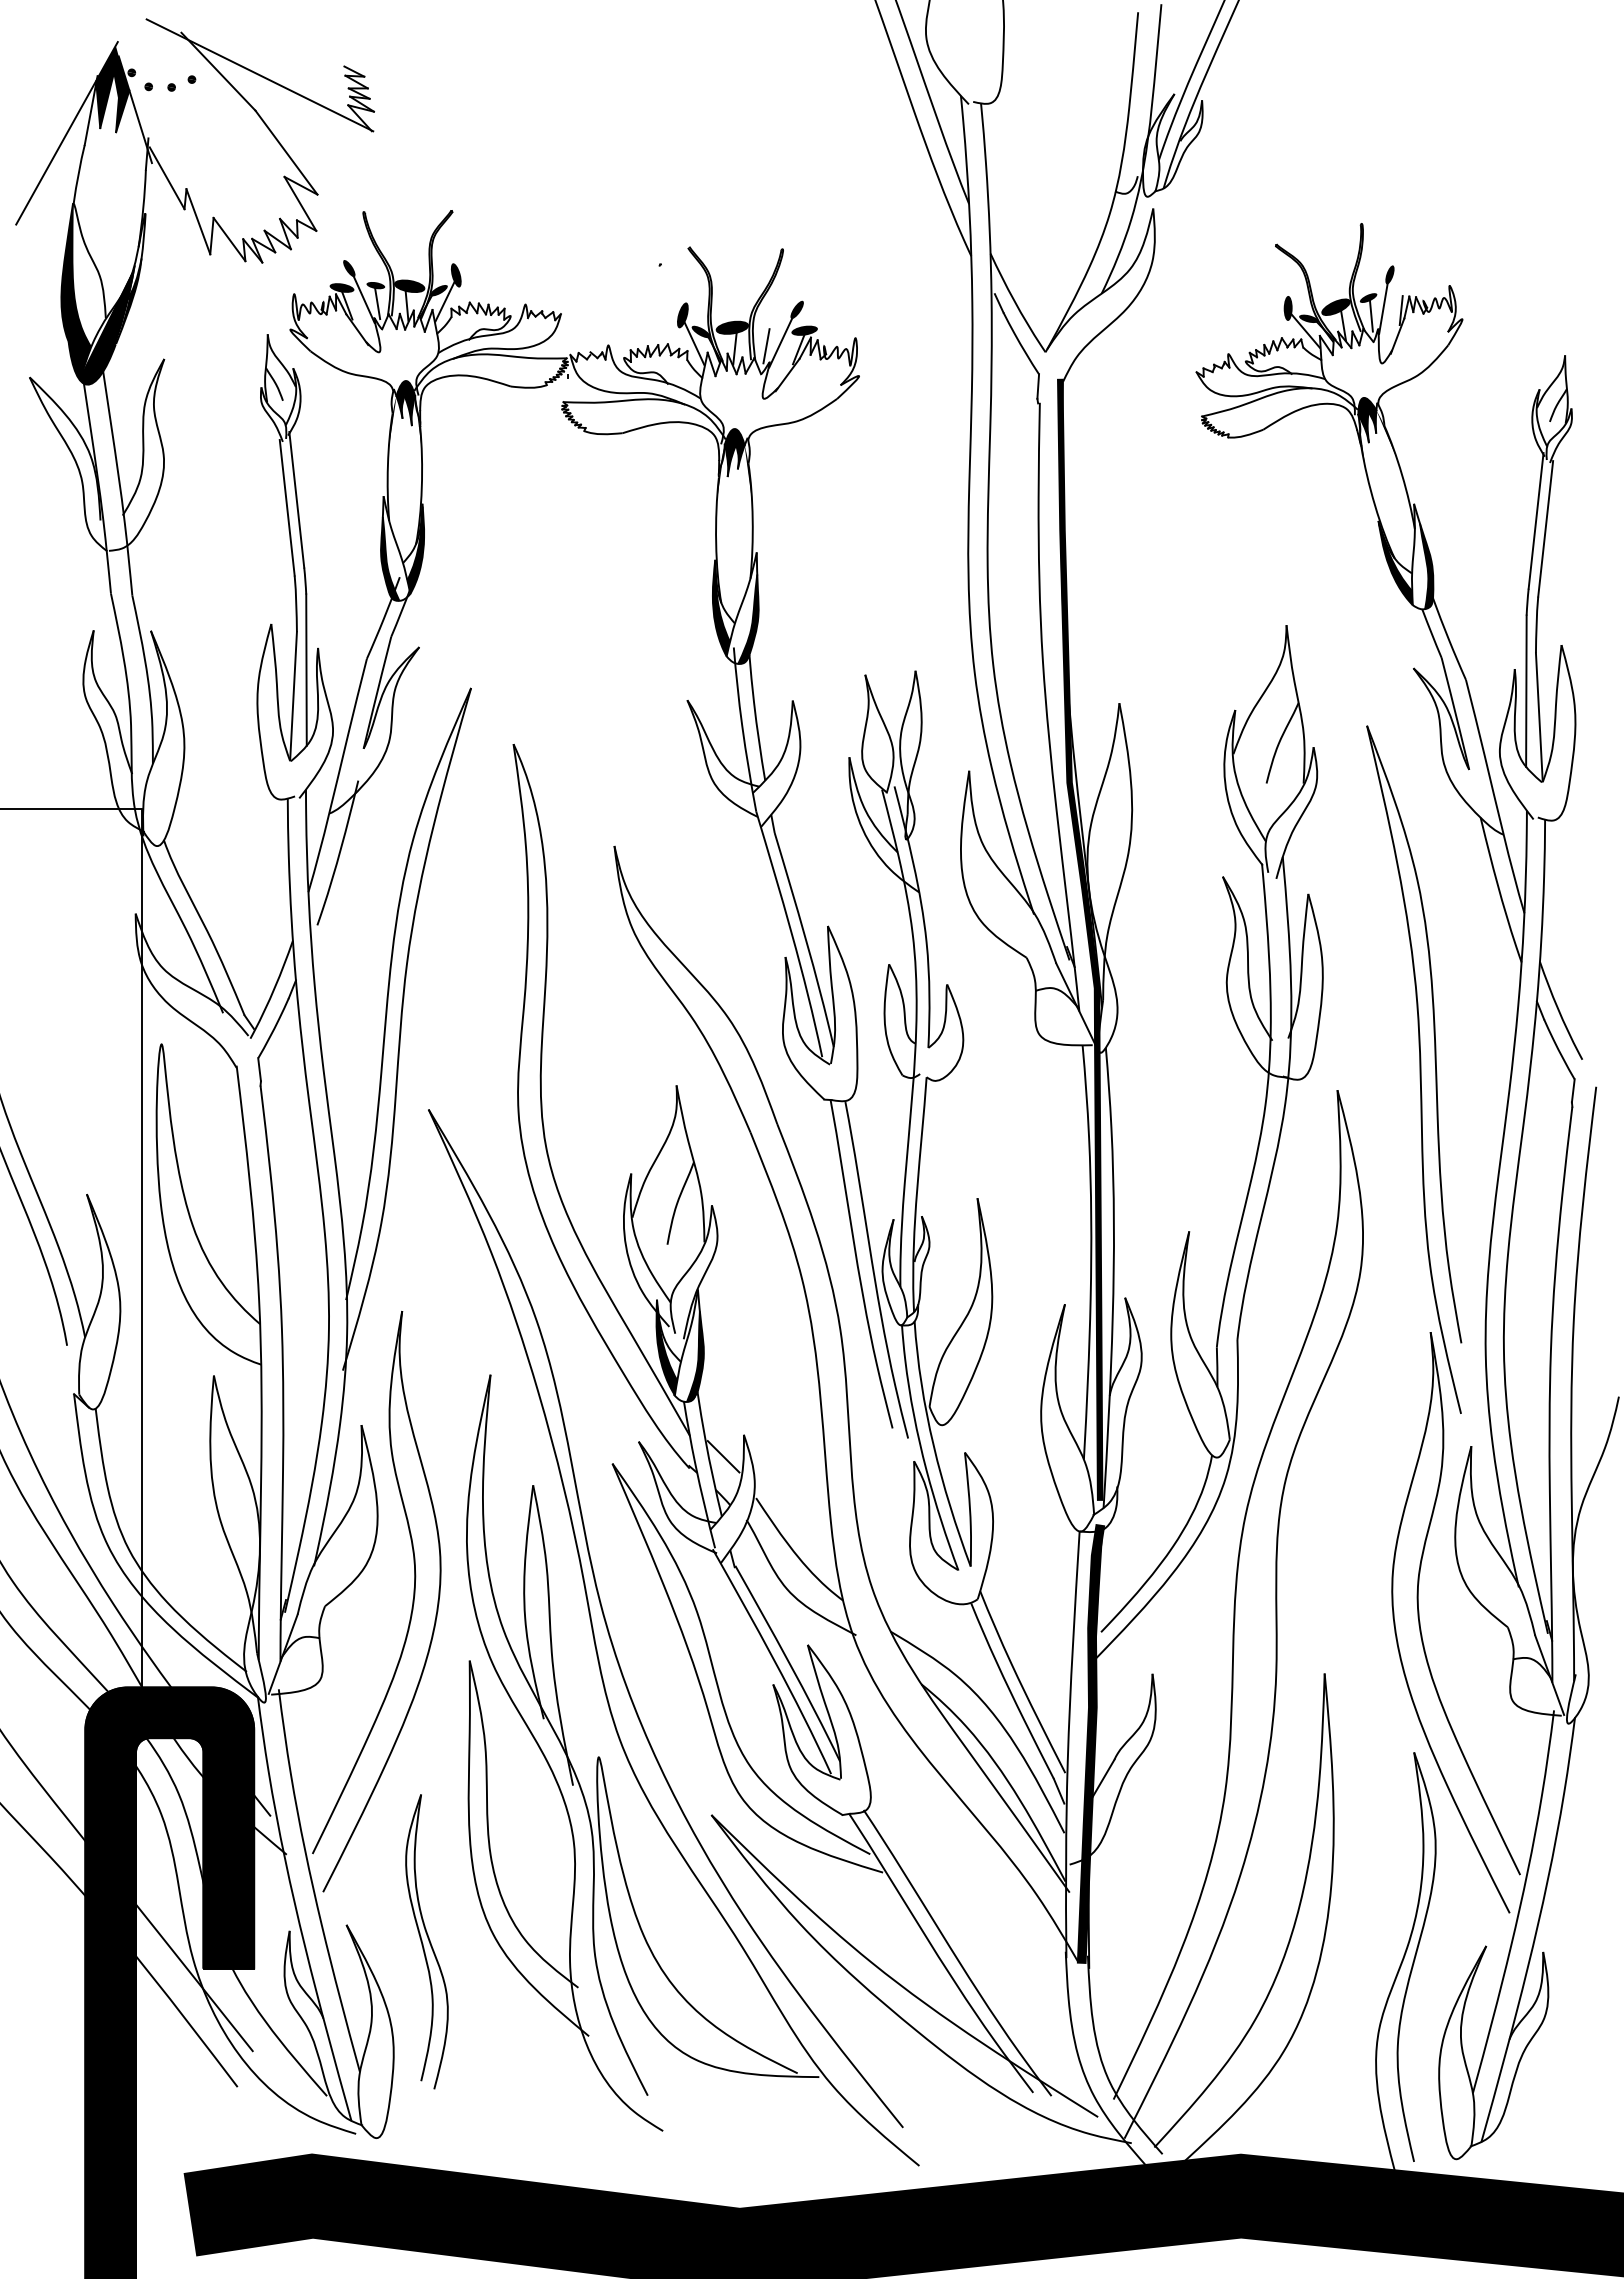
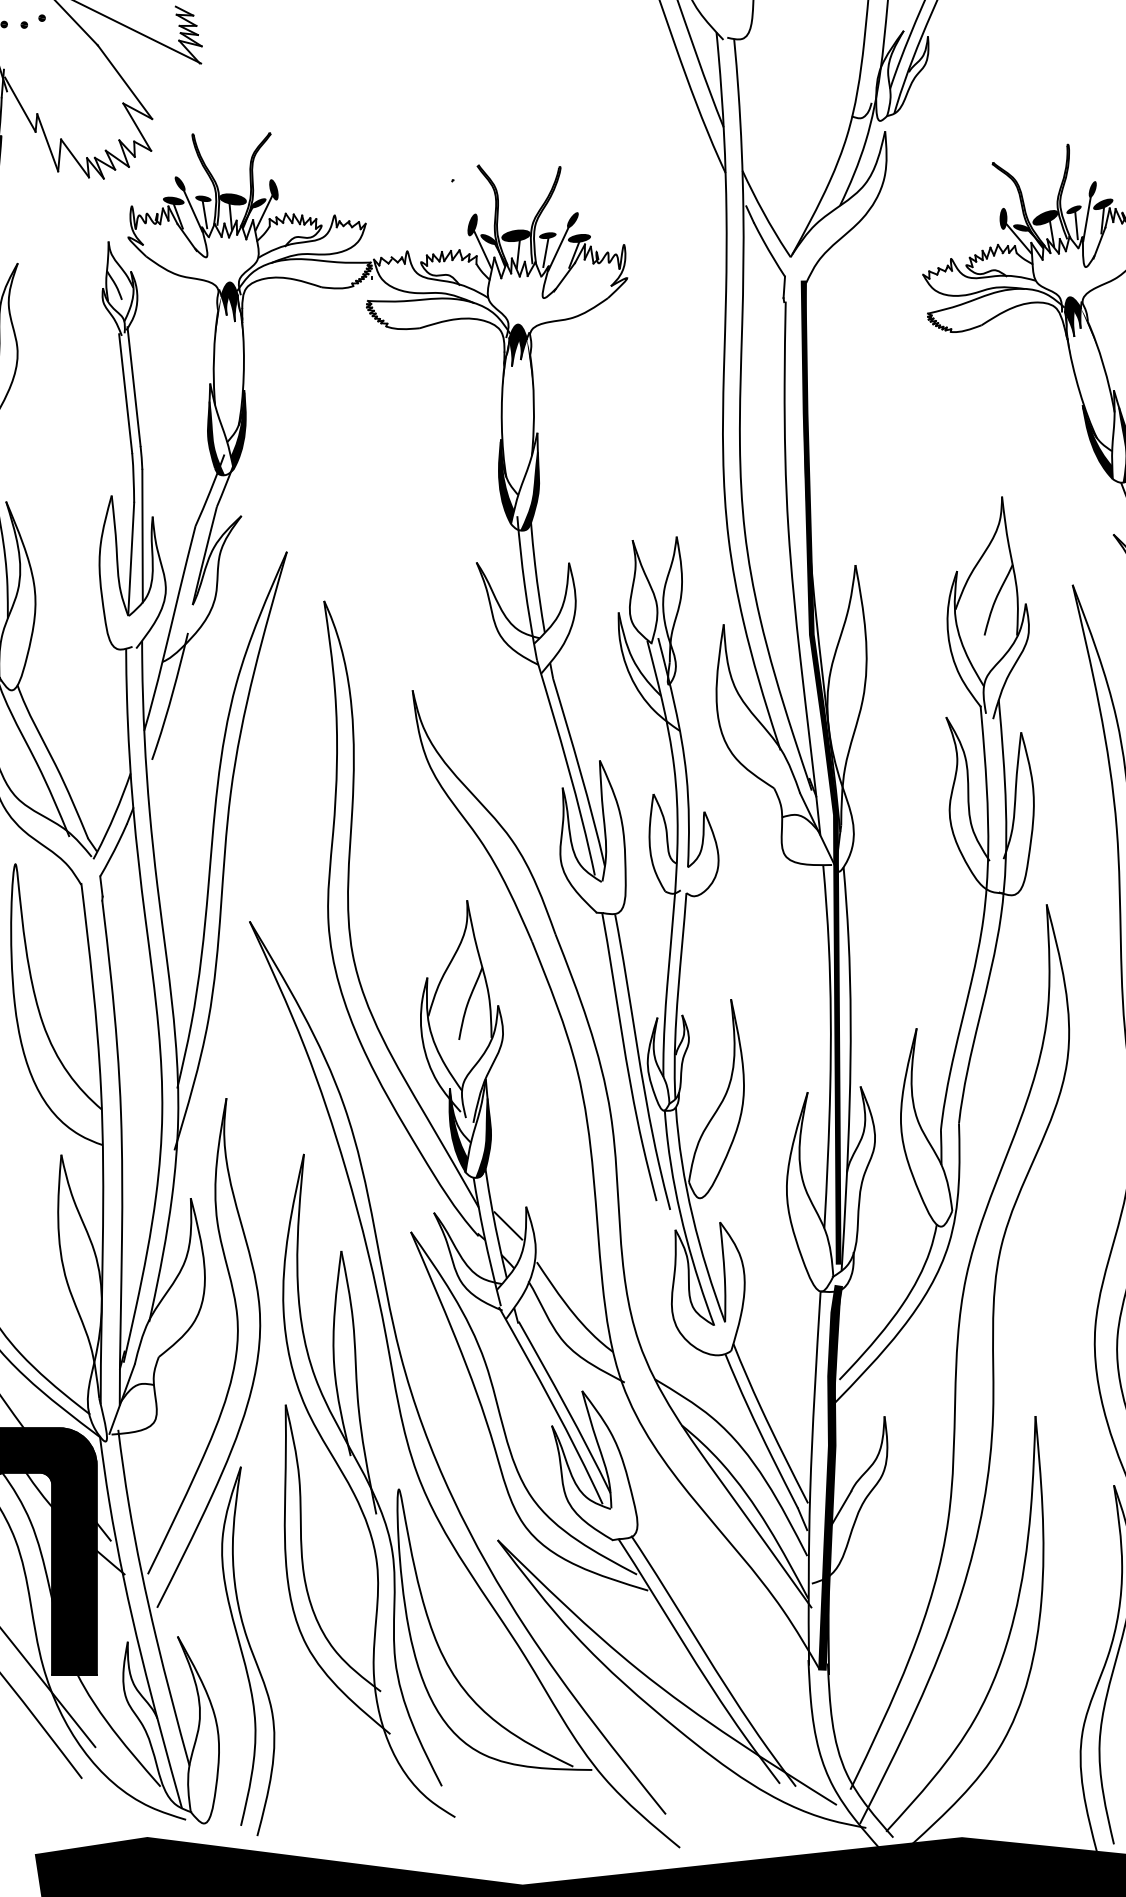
fill: (1401, 291) -> (1102, 203), added
fill: (768, 327) -> (547, 235), added
part: (426, 1941) -> (247, 1651), size x1.43

